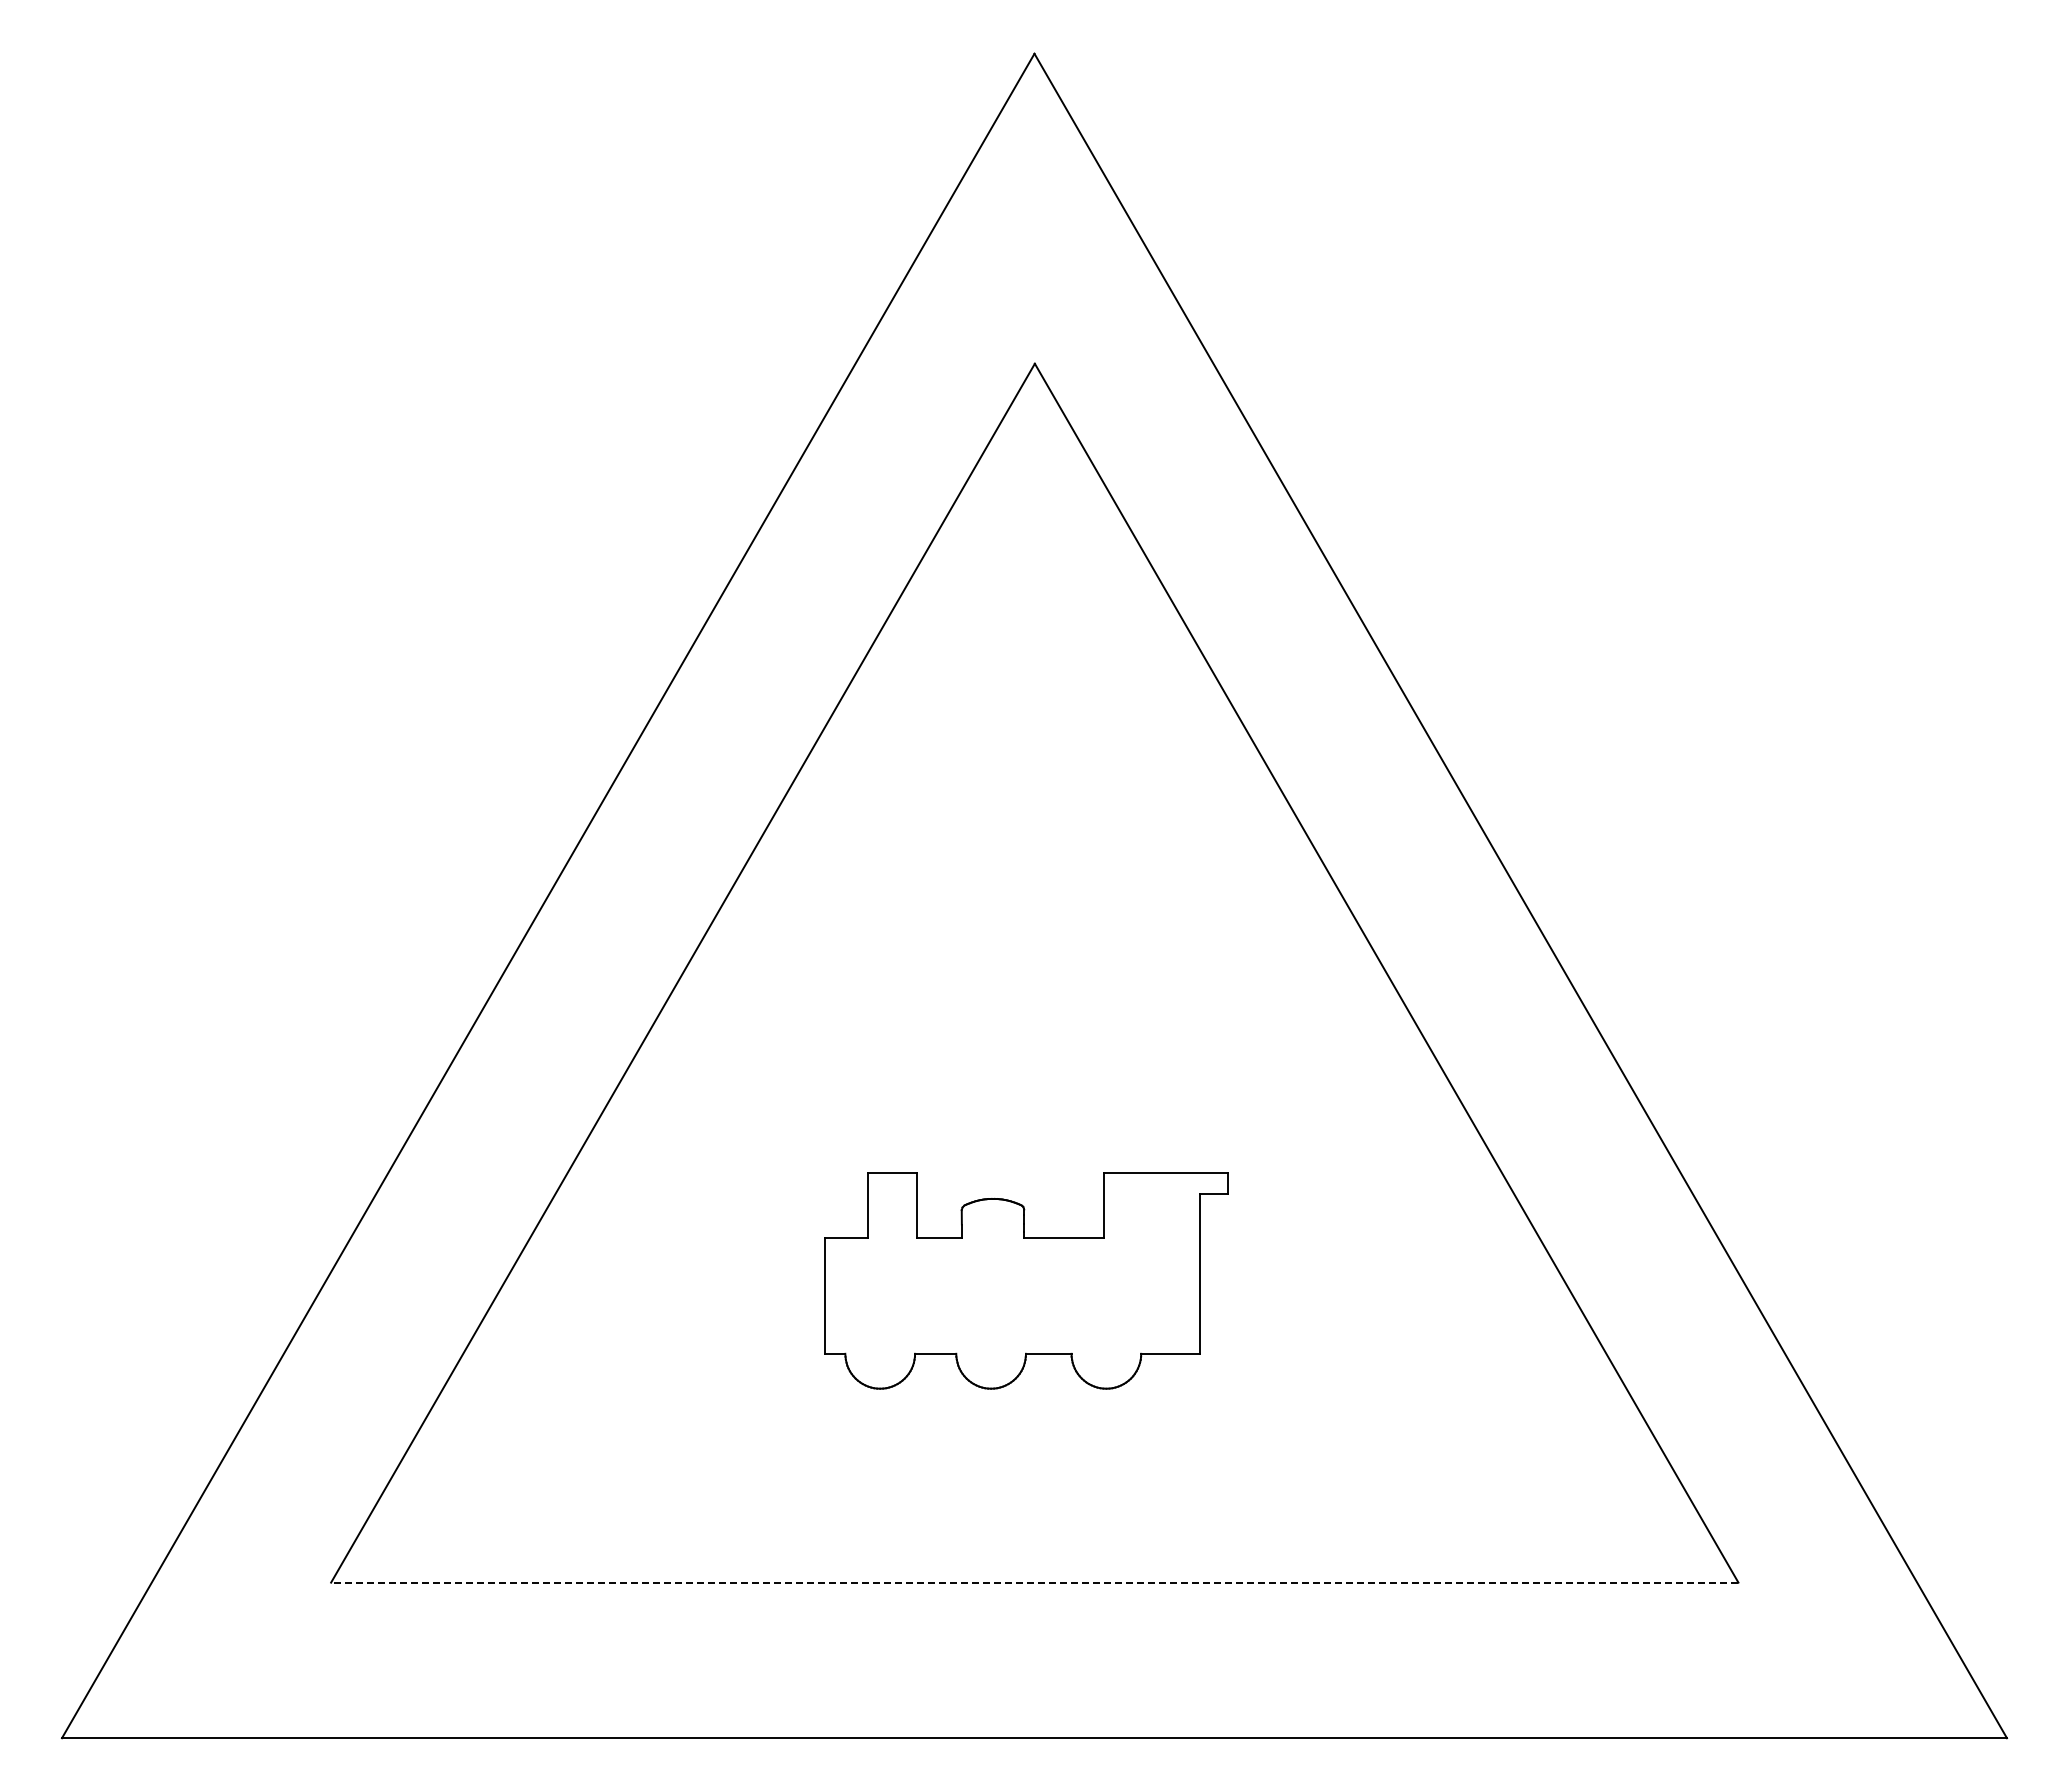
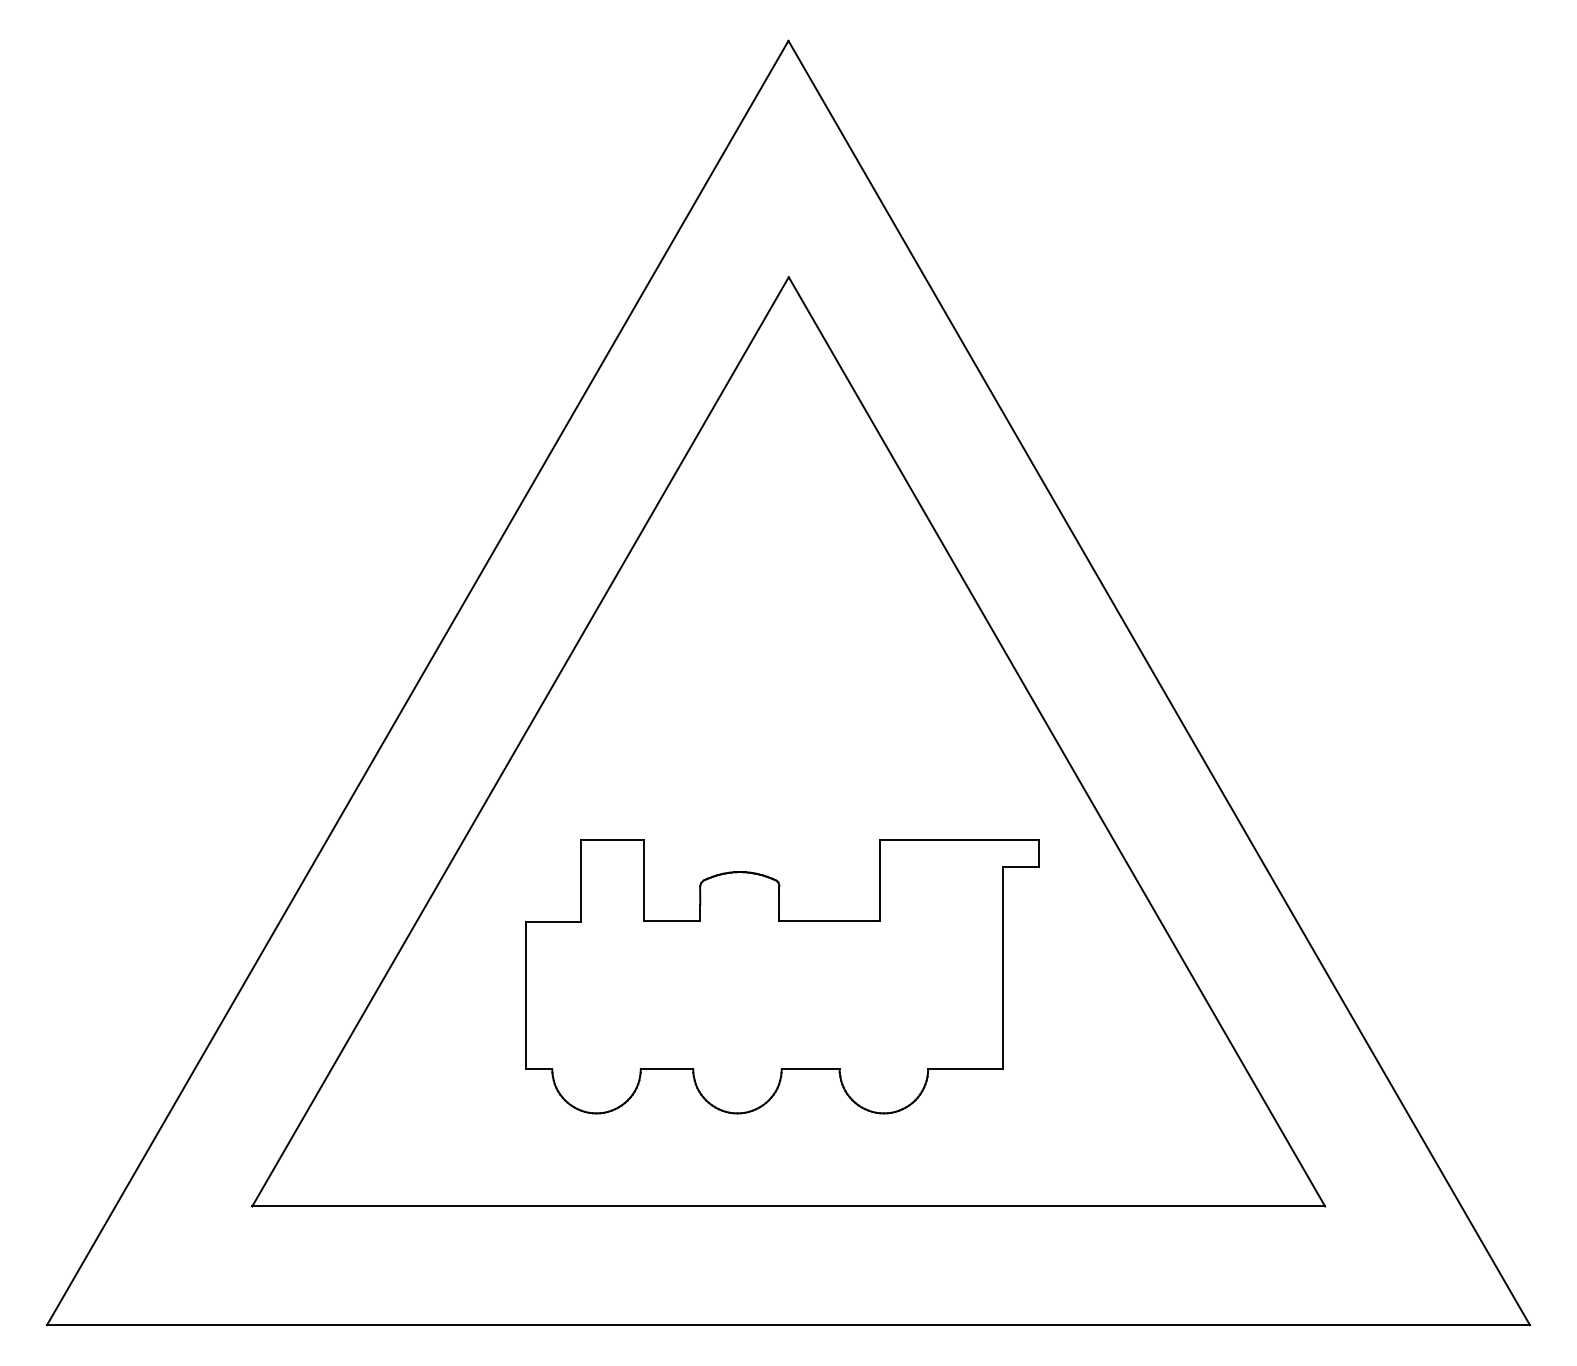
part: (1026, 1280) -> (782, 976), size x1.67
line: (1034, 1582) -> (788, 1206), dashed -> solid

